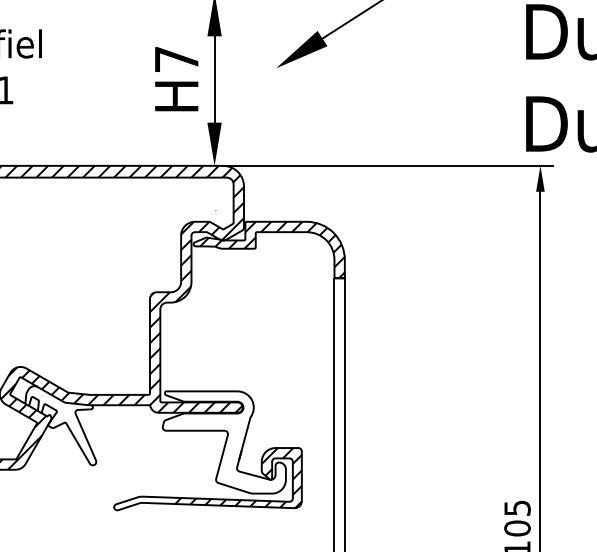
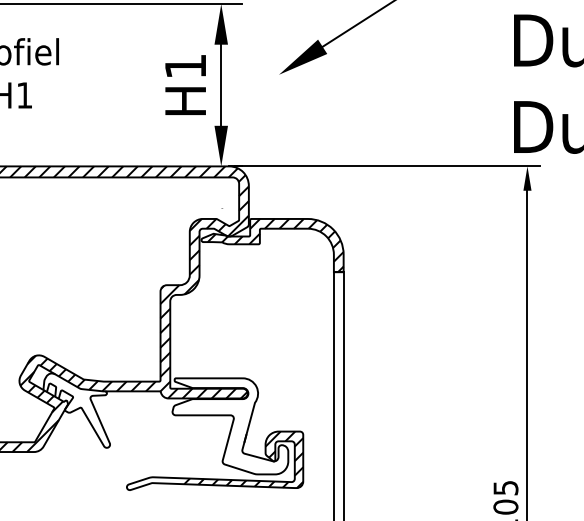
text: (176, 59) -> (185, 66), H7 -> H1

